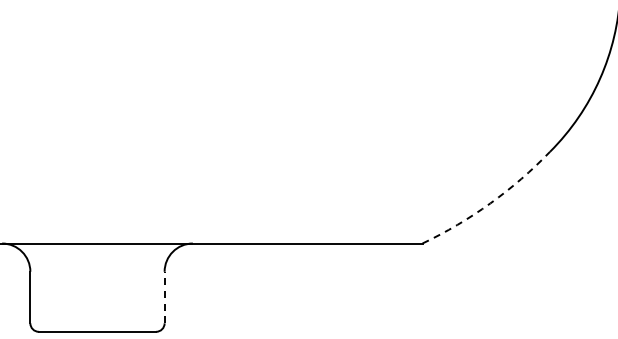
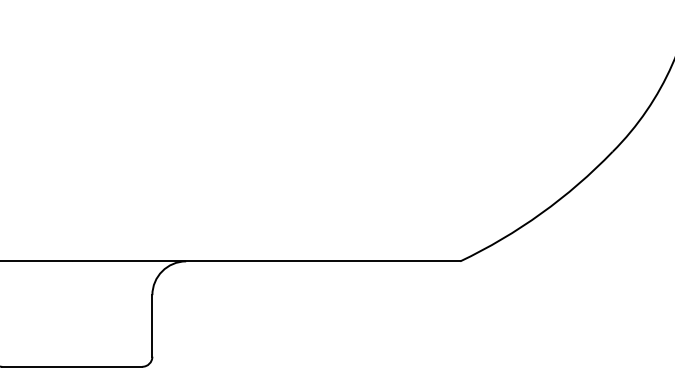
arc: (490, 203) -> (541, 213), dashed -> solid
line: (164, 297) -> (152, 325), dashed -> solid

